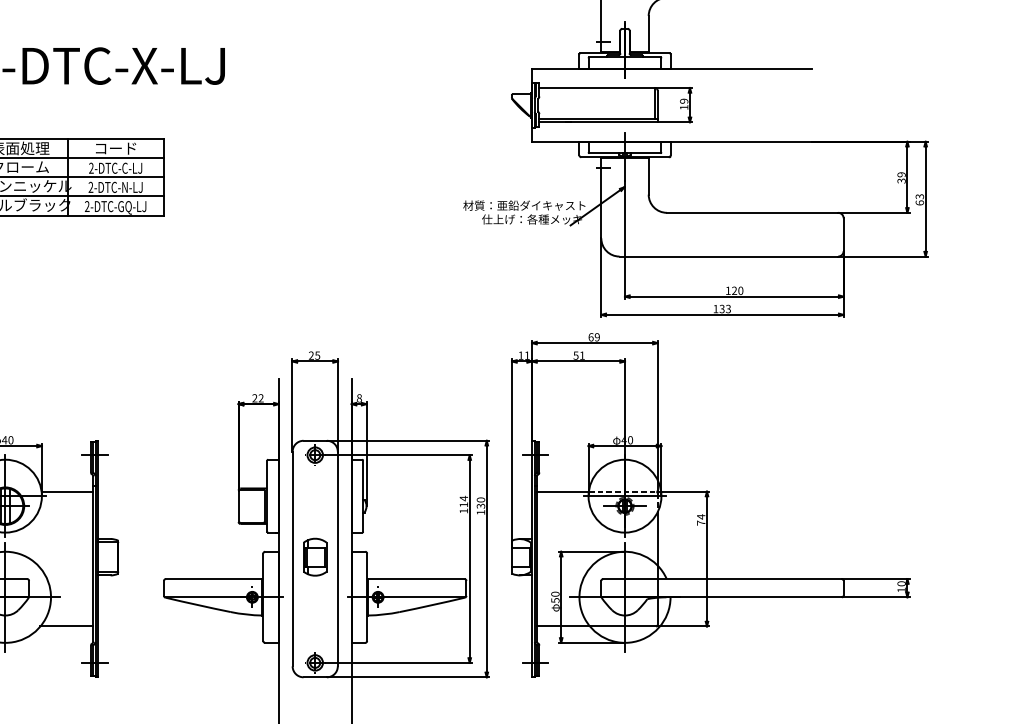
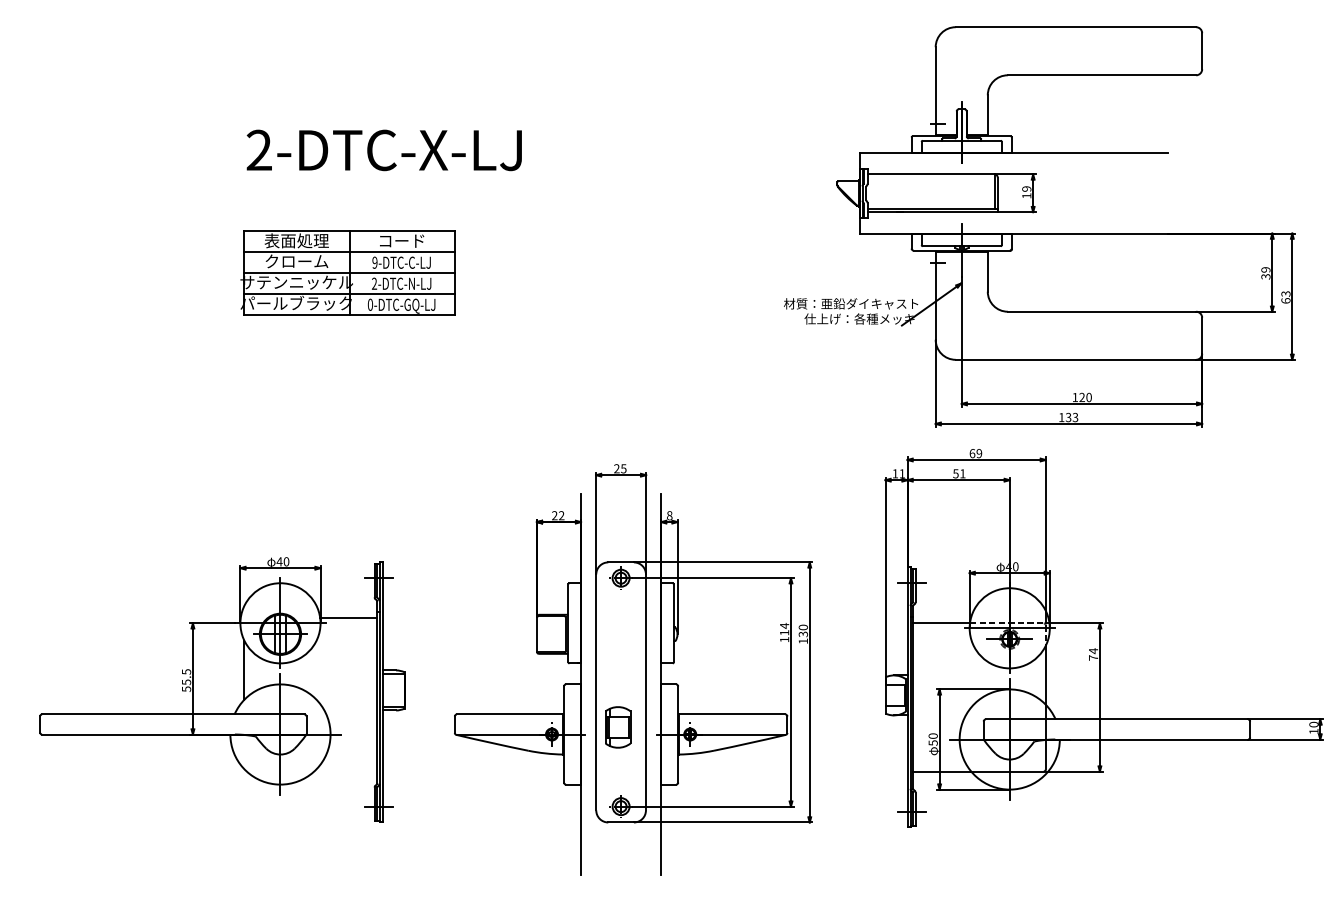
text: (90, 168) -> (374, 262), 2-DTC-C-LJ -> 9-DTC-C-LJ
text: (87, 206) -> (370, 304), 2-DTC-GQ-LJ -> 0-DTC-GQ-LJ
part: (710, 505) -> (1103, 638), moved
part: (315, 557) -> (618, 727), moved
line: (66, 626) -> (347, 766), removed

